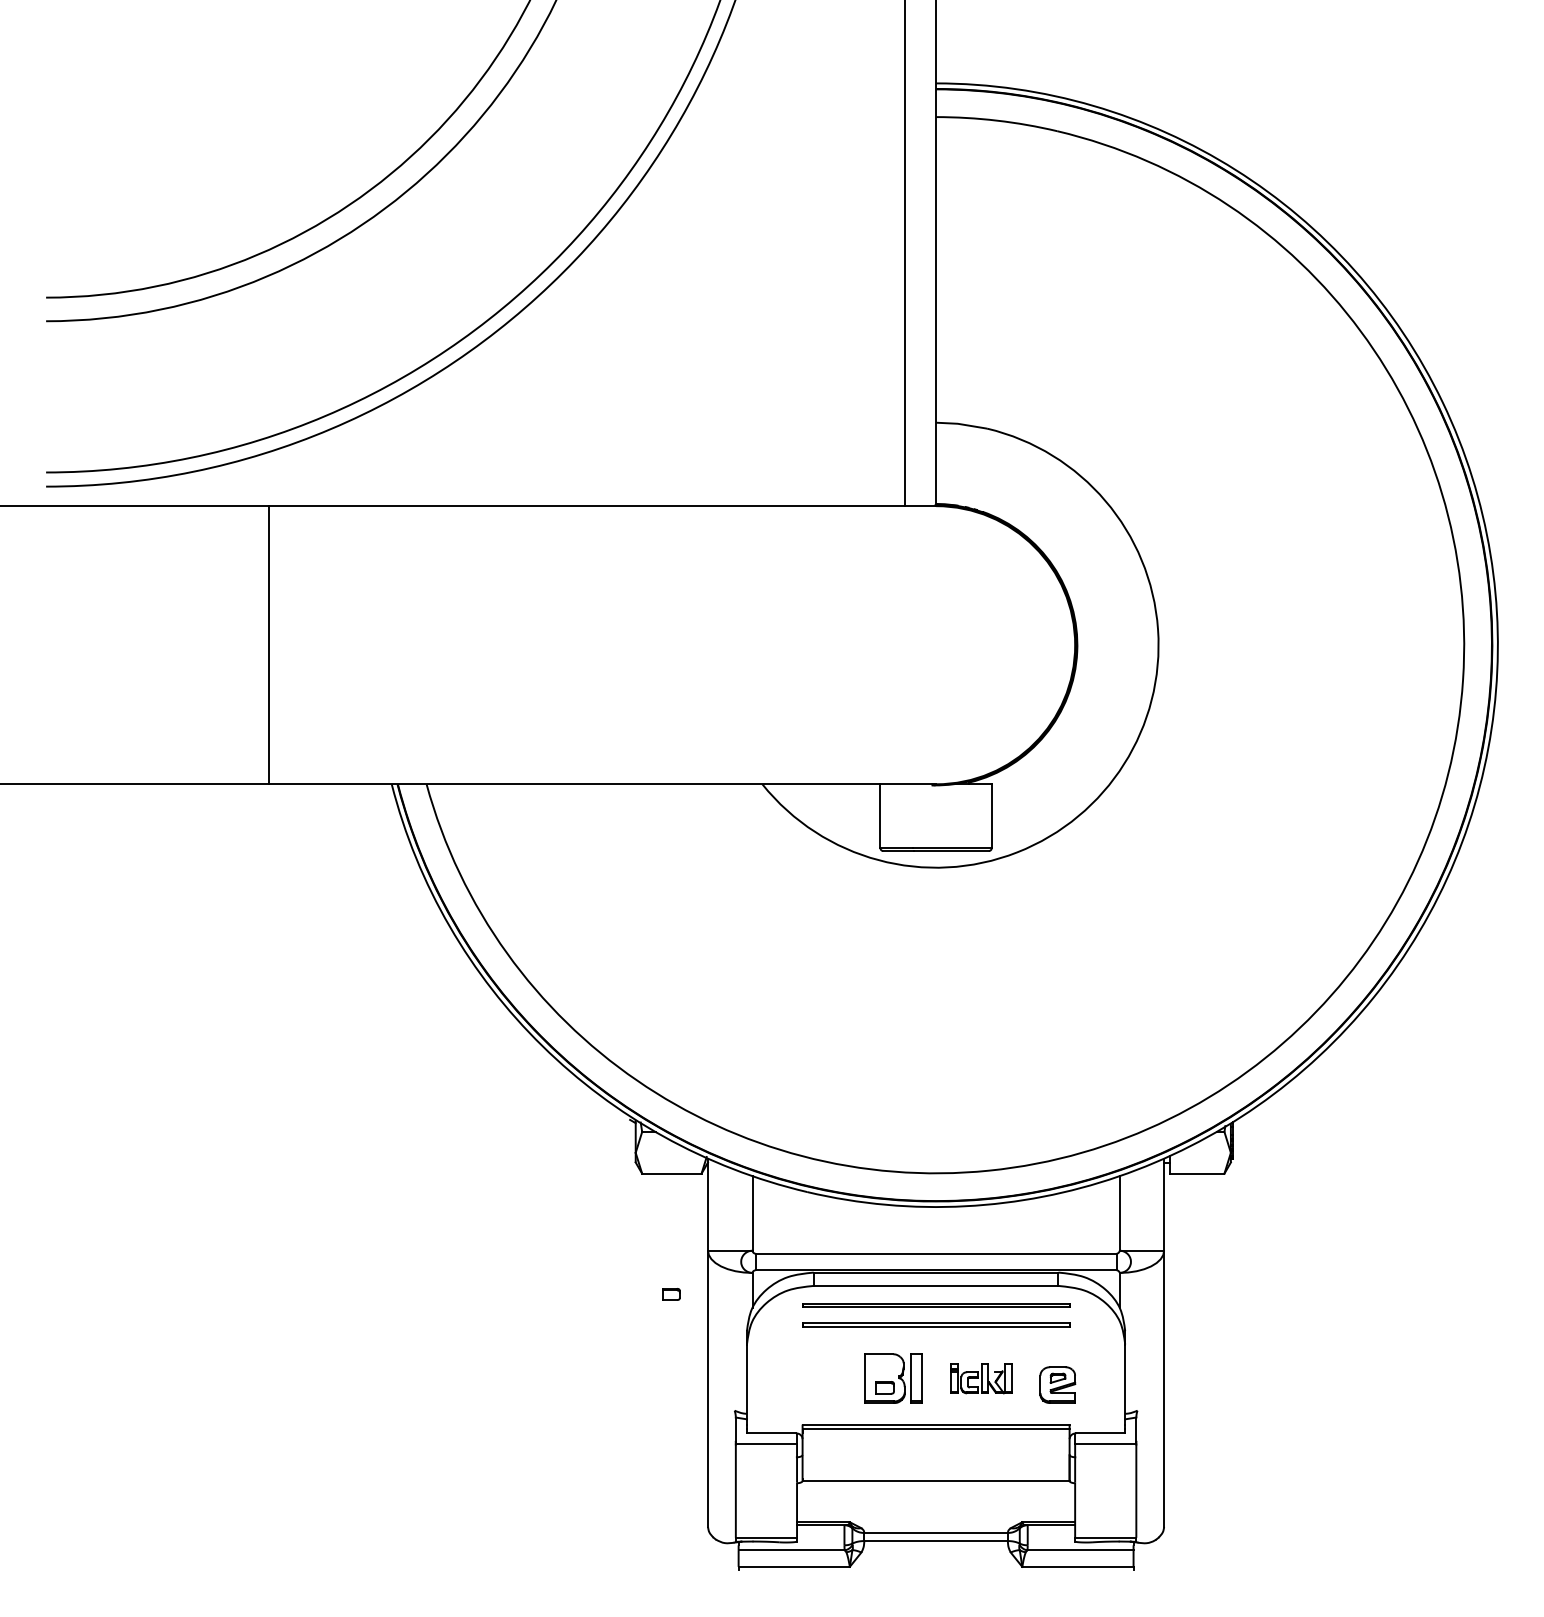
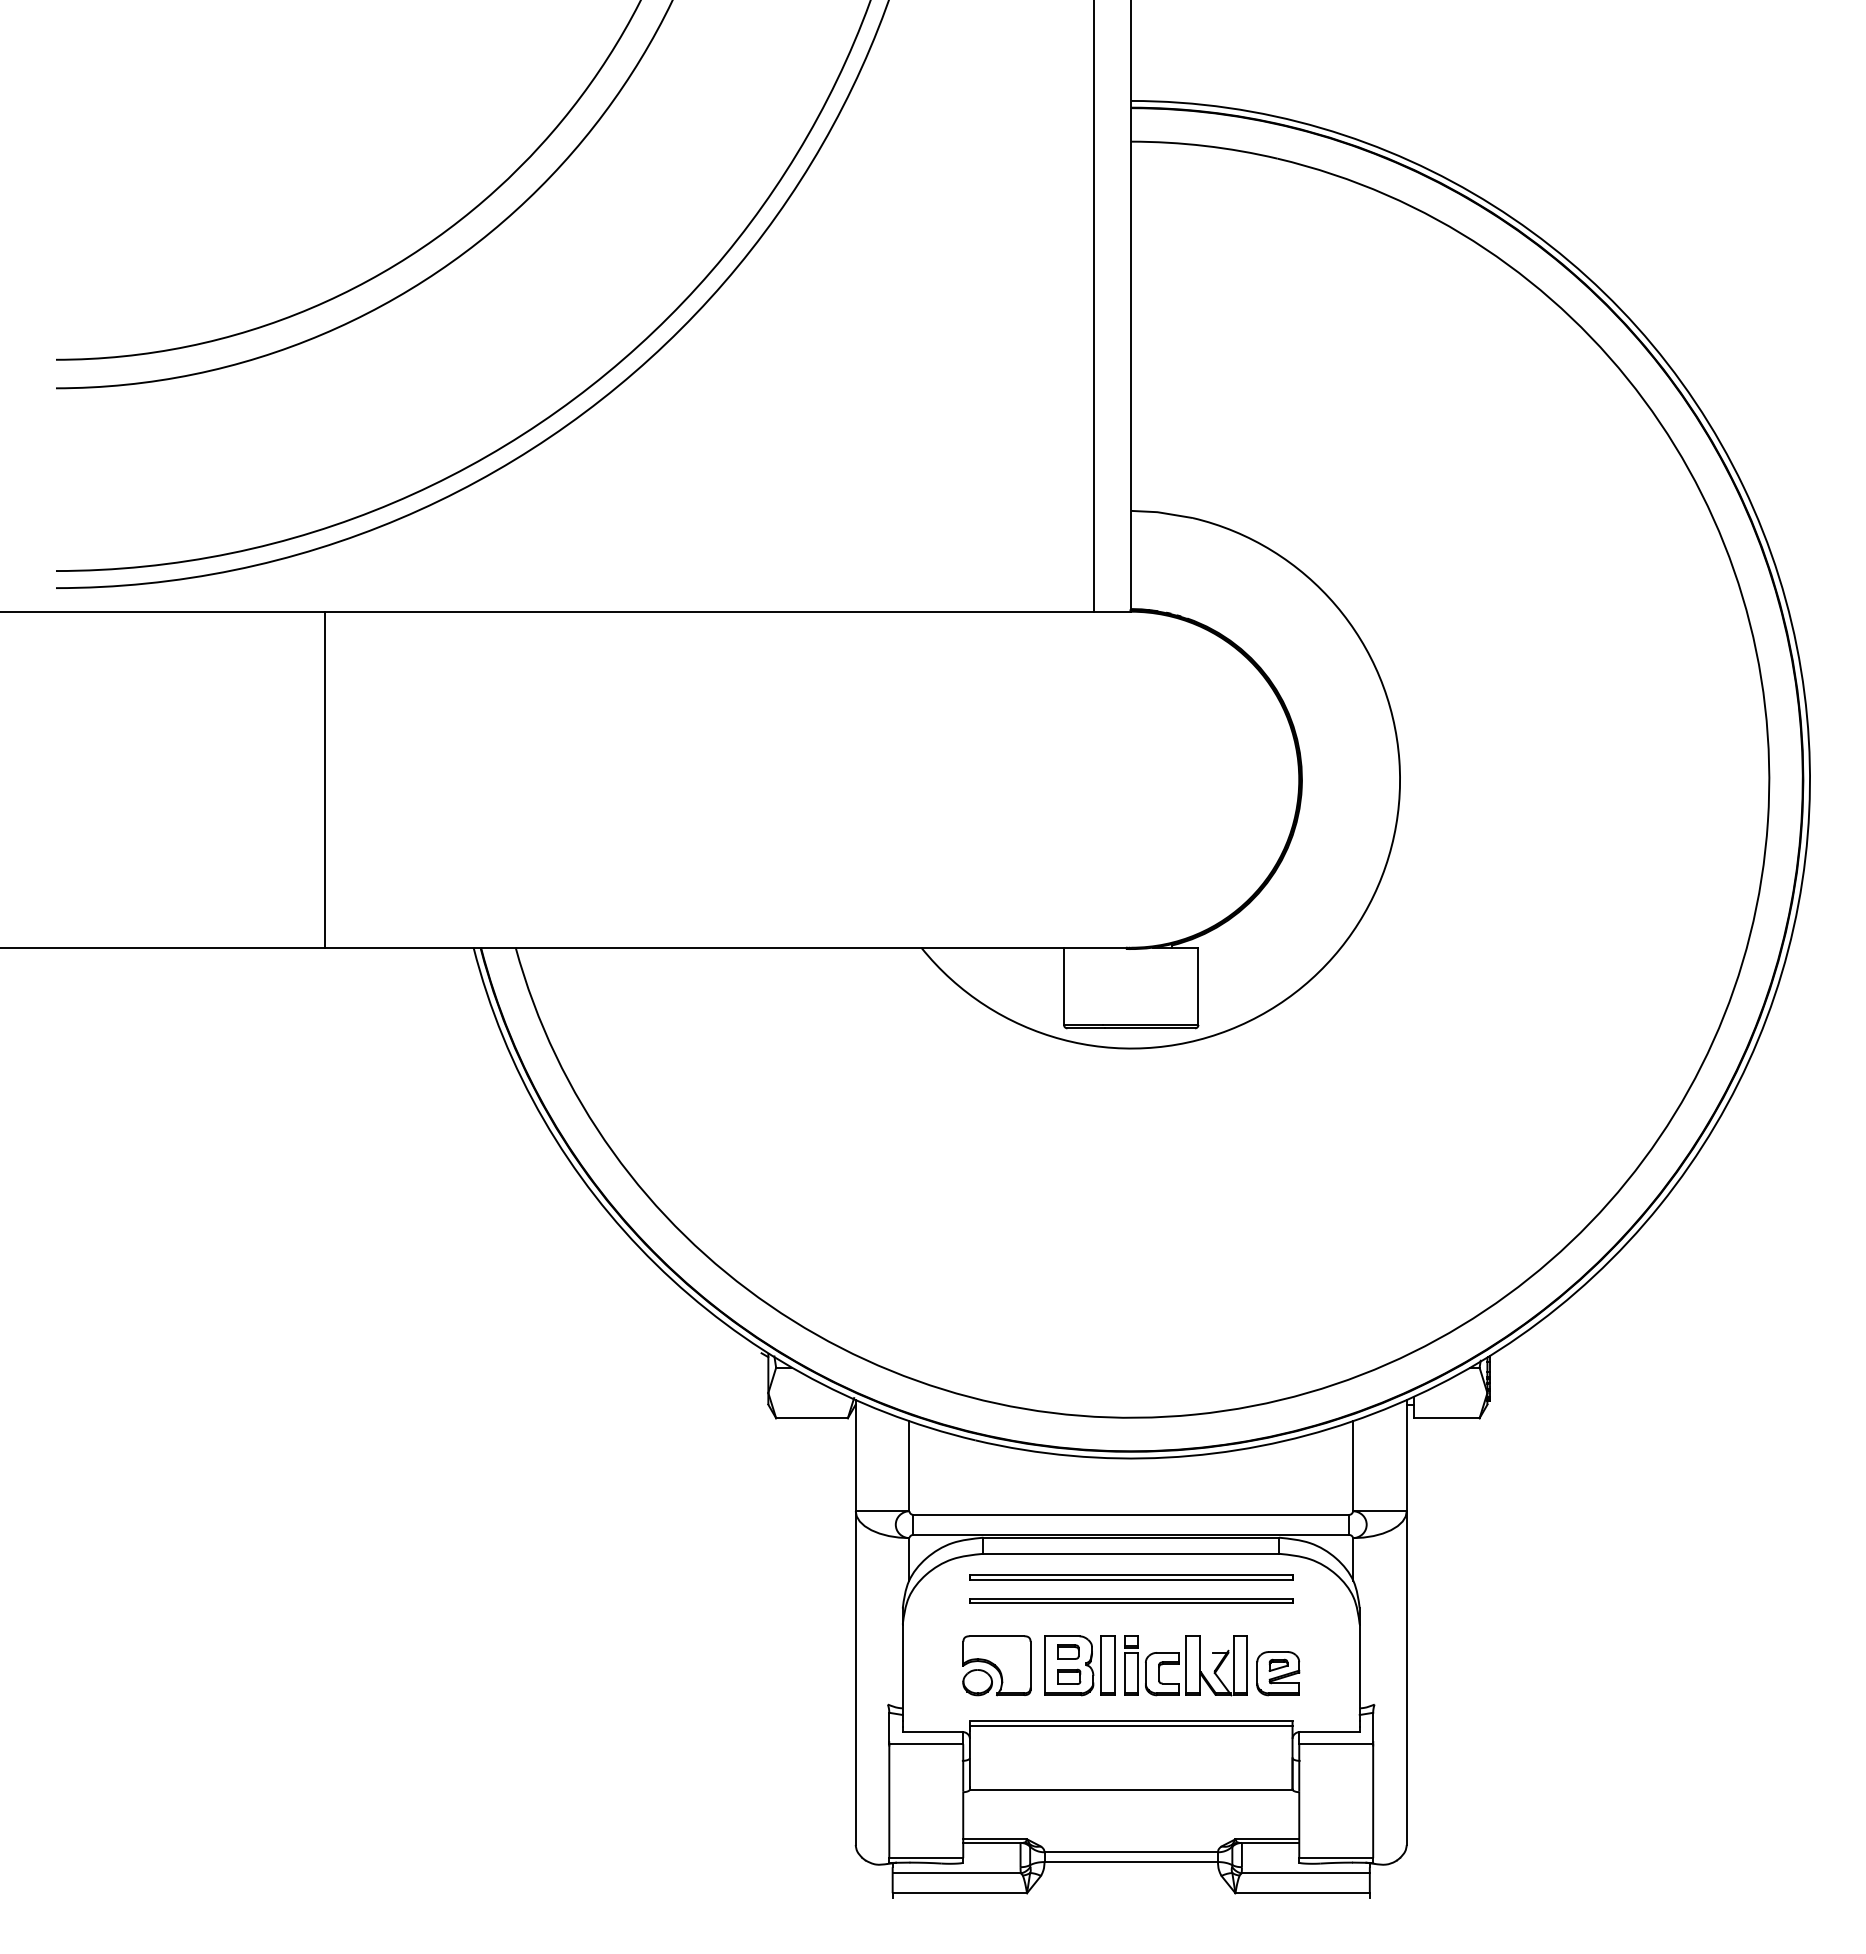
part: (671, 1293) -> (1068, 1651), moved
part: (824, 1378) -> (996, 1665), added
part: (980, 1378) -> (1185, 1665), size x1.67

